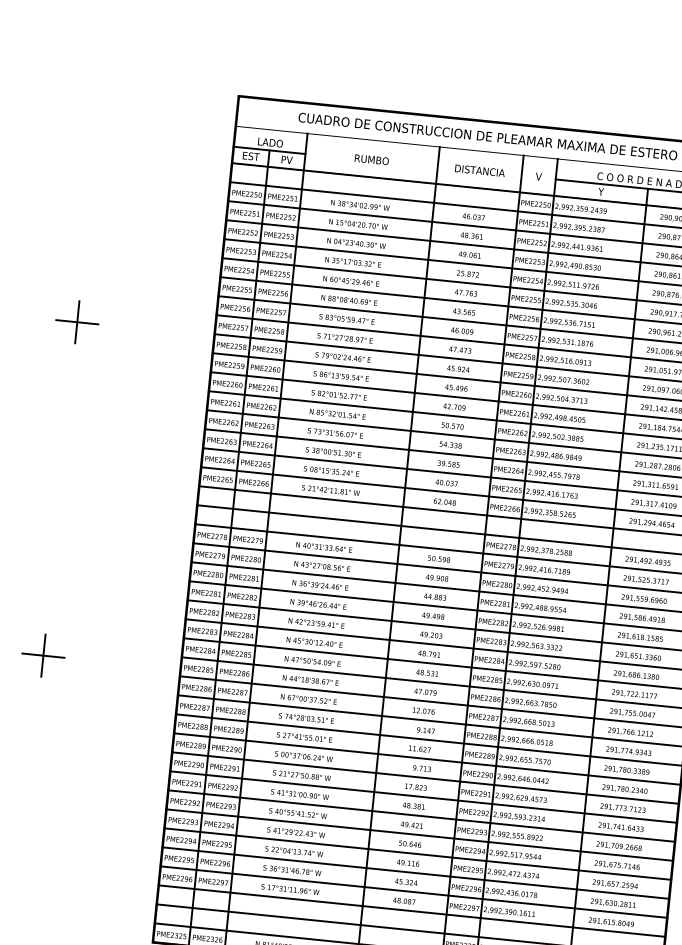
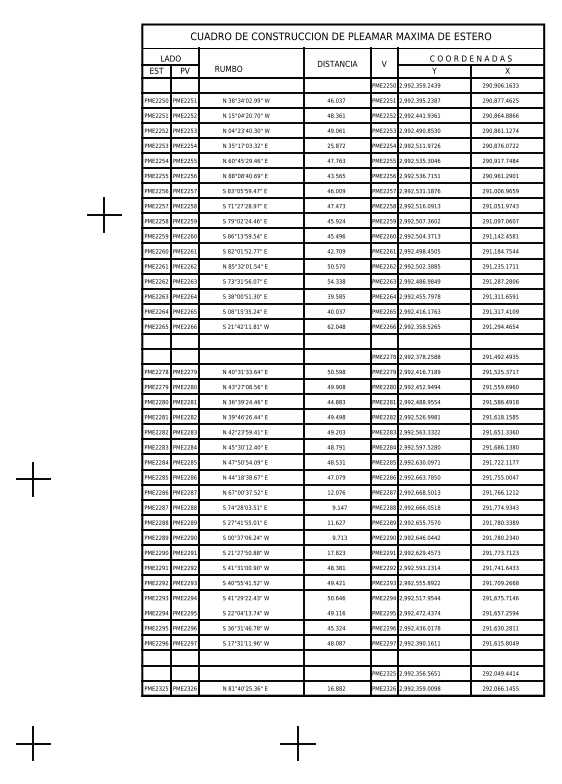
text: (371, 159) -> (228, 68), moved
part: (77, 321) -> (104, 214), moved
line: (418, 854) -> (343, 605), removed

